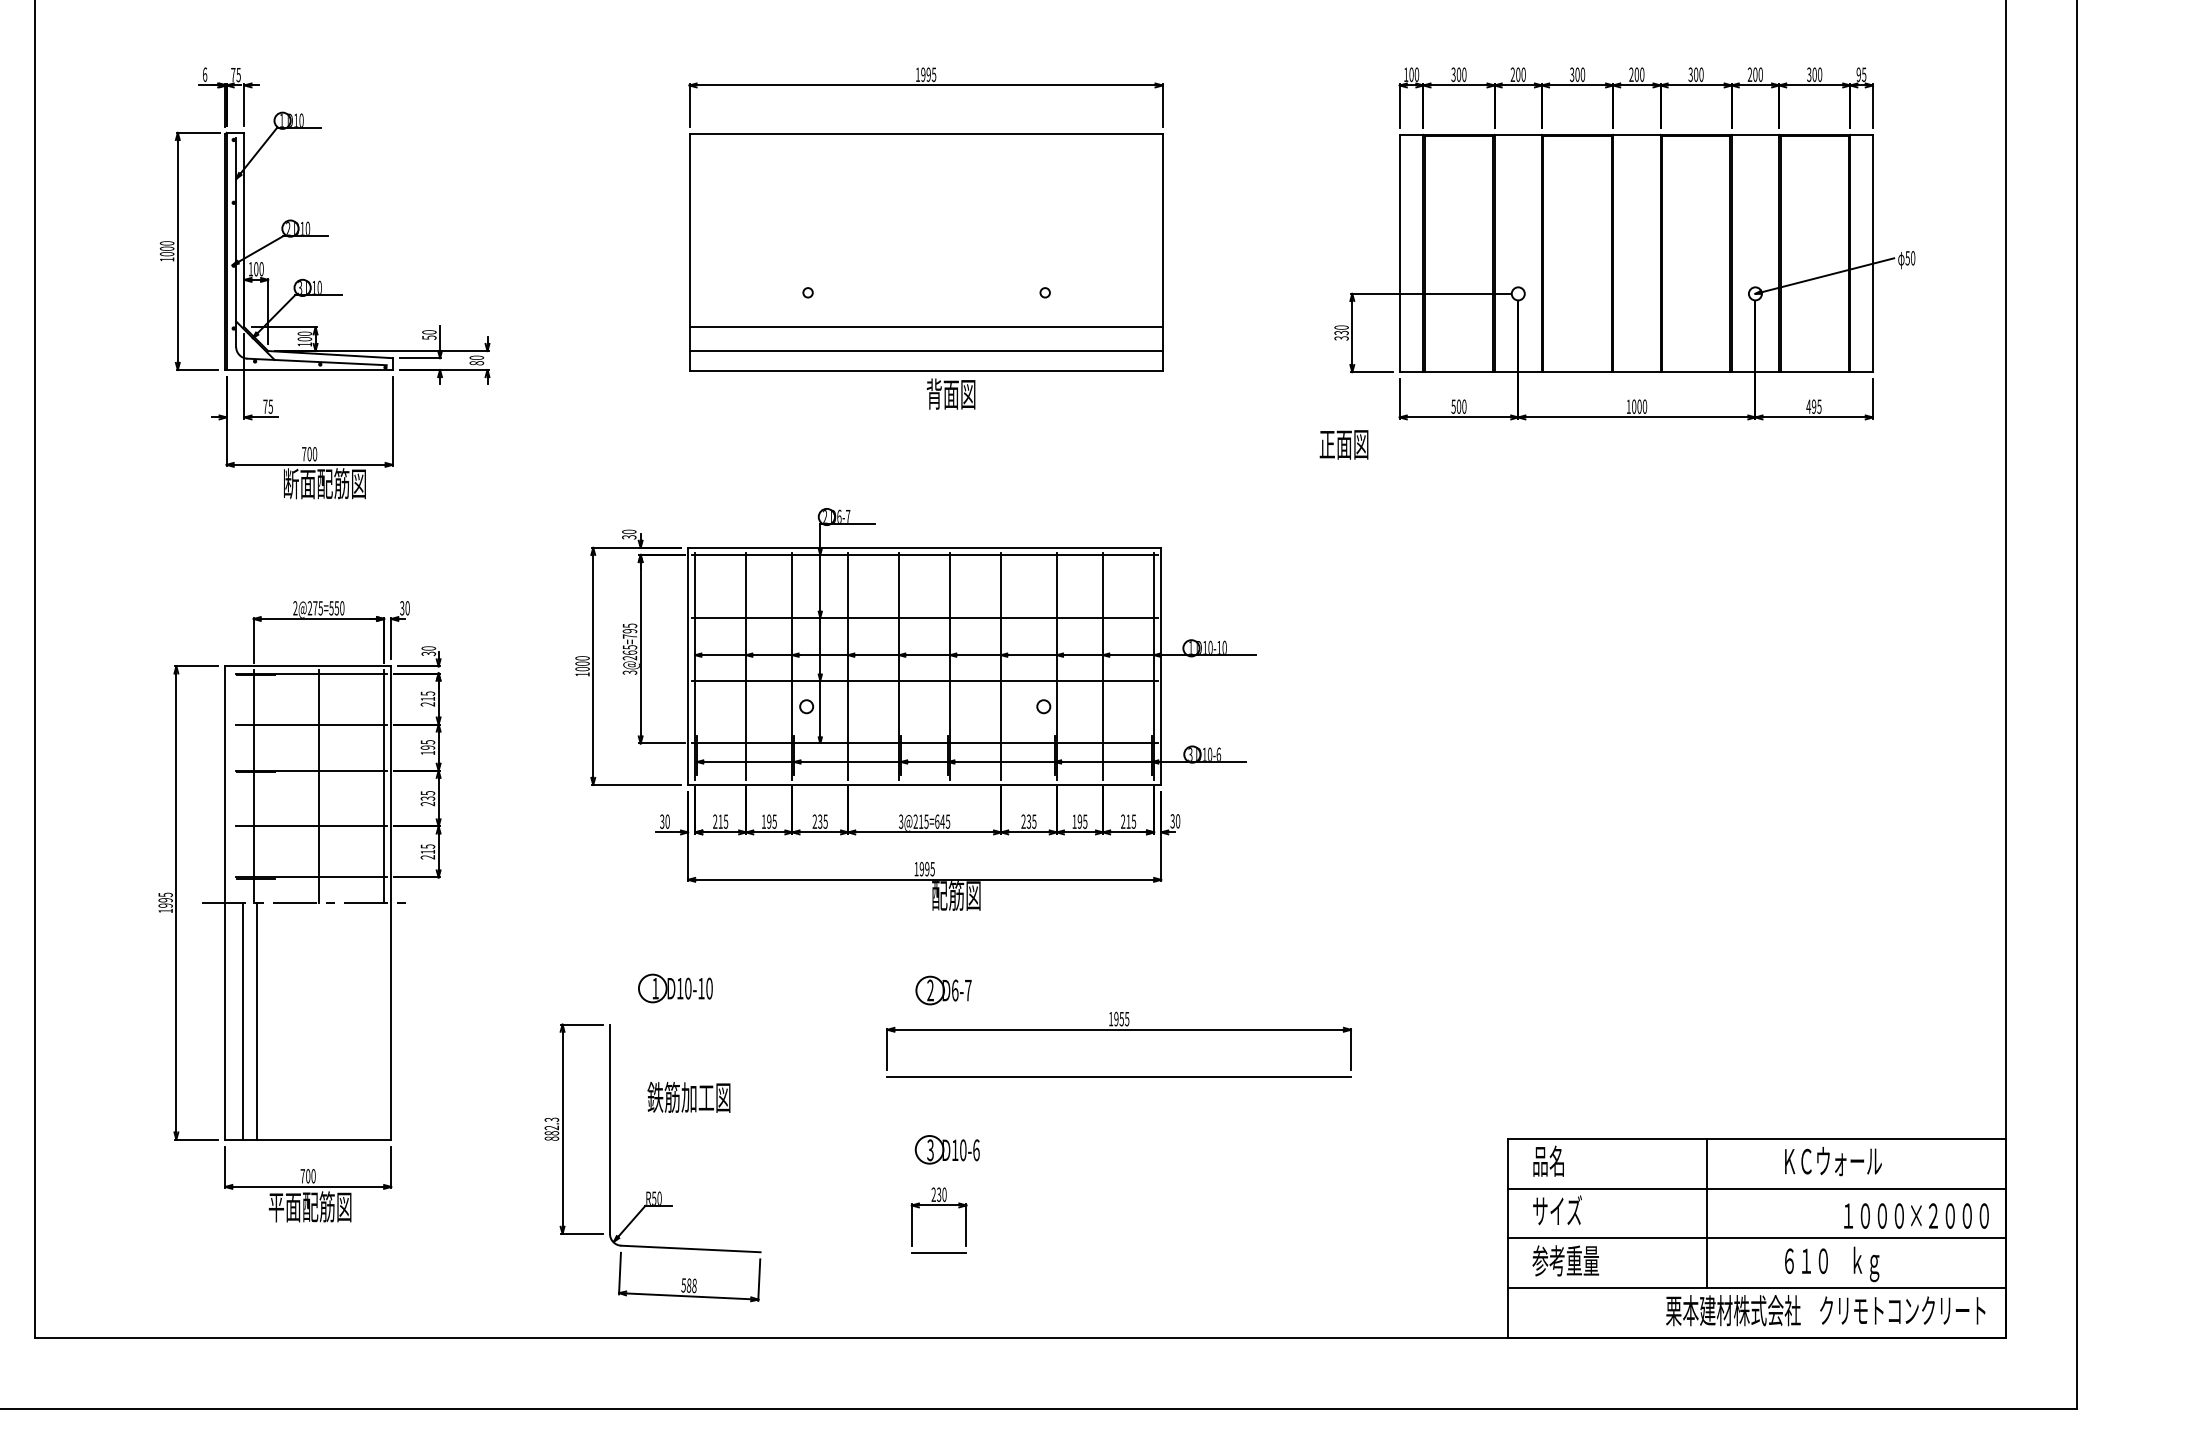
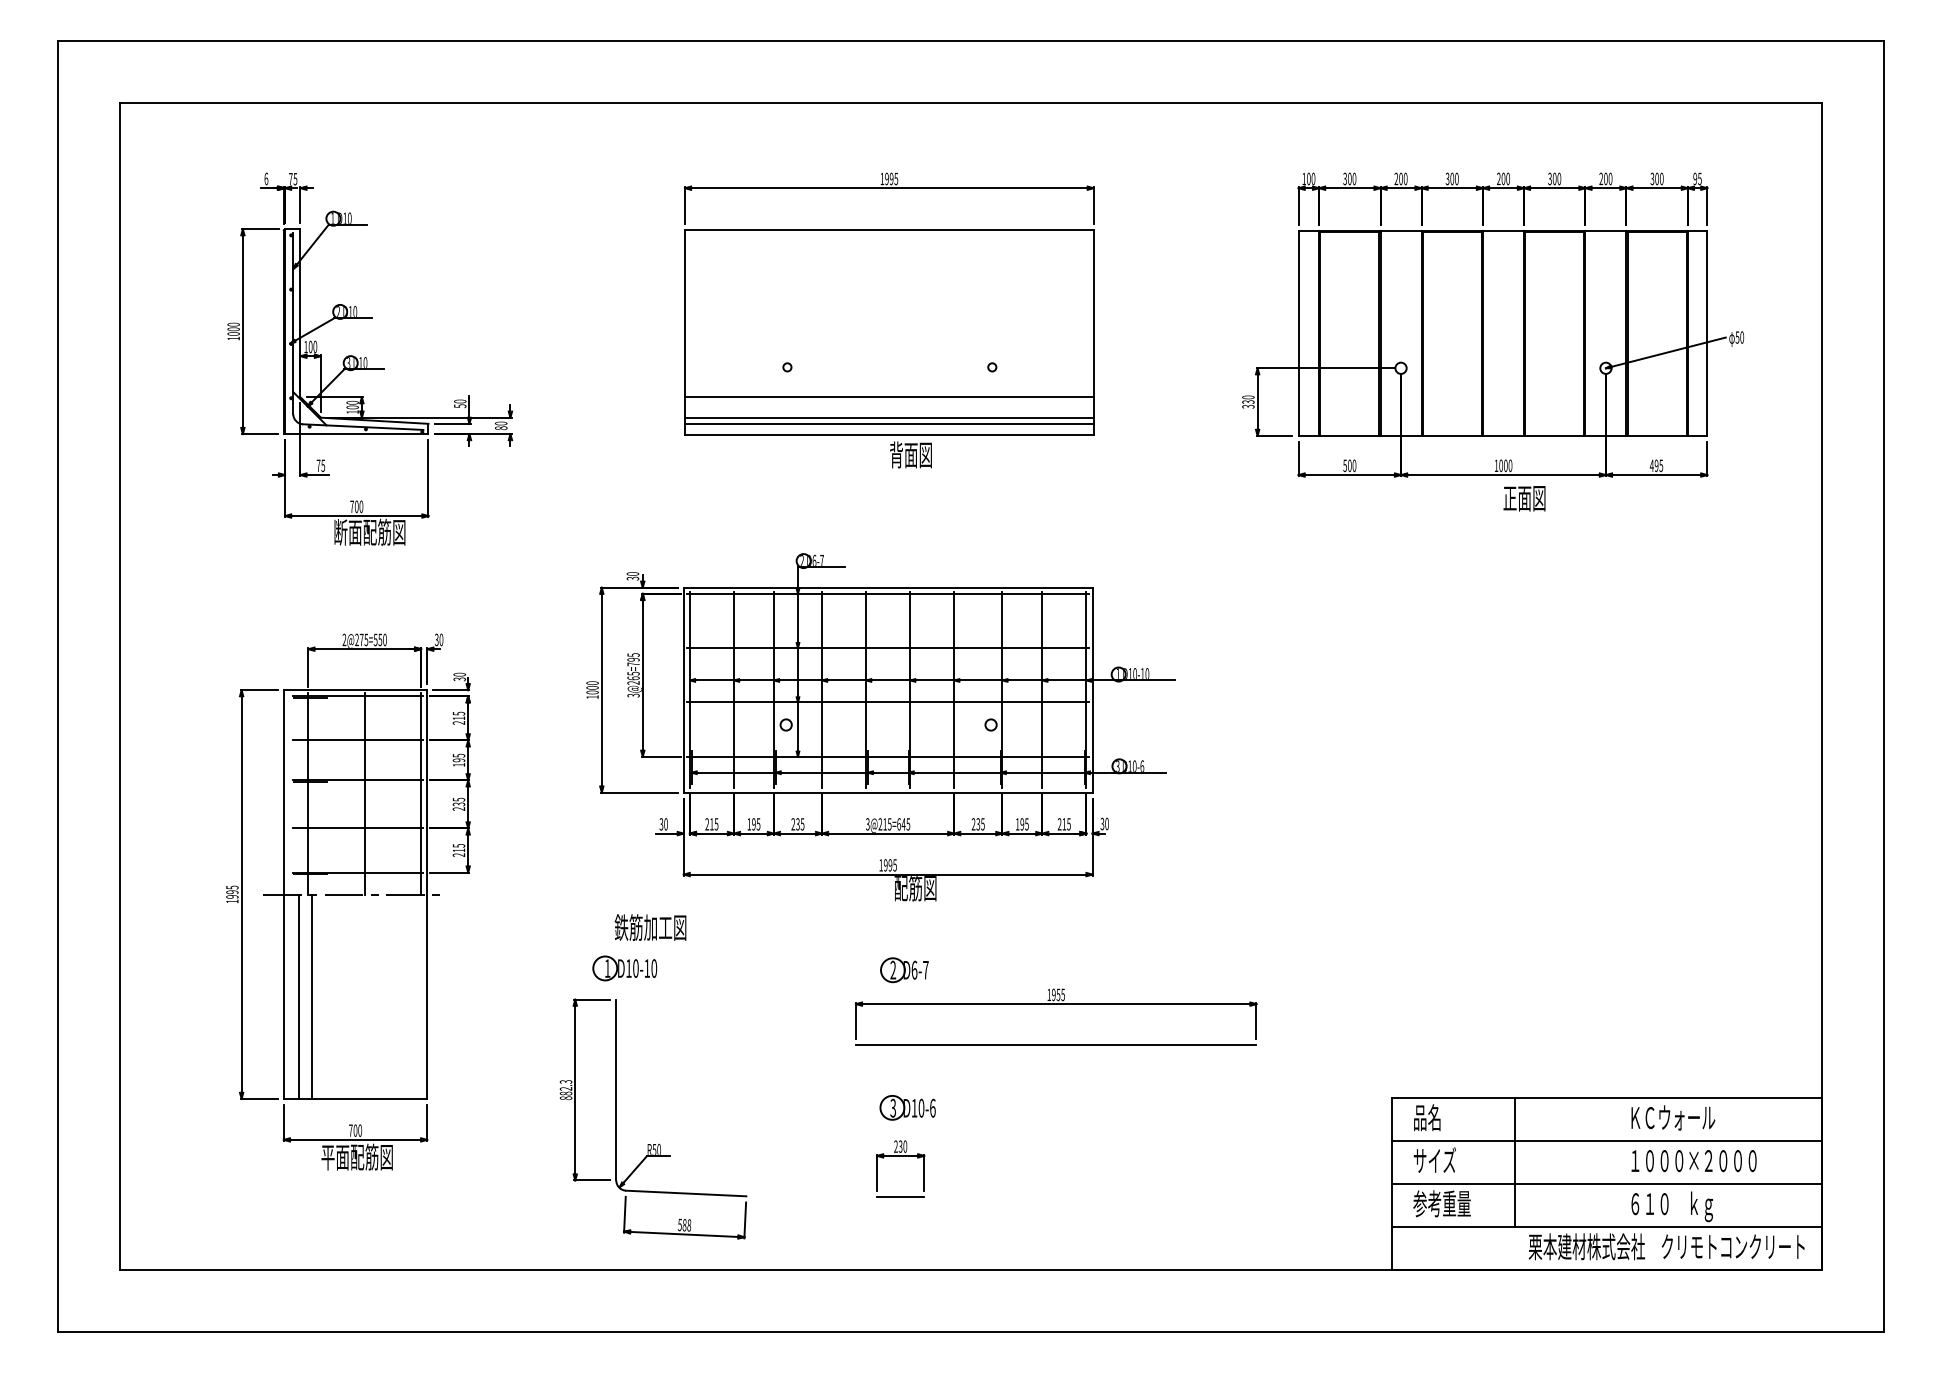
line: (926, 357) -> (889, 423), added
text: (1344, 444) -> (1524, 498), moved
part: (675, 988) -> (624, 968), moved
text: (688, 1097) -> (650, 927), moved
line: (1706, 1213) -> (1514, 1162), moved
text: (1915, 1216) -> (1693, 1161), moved

